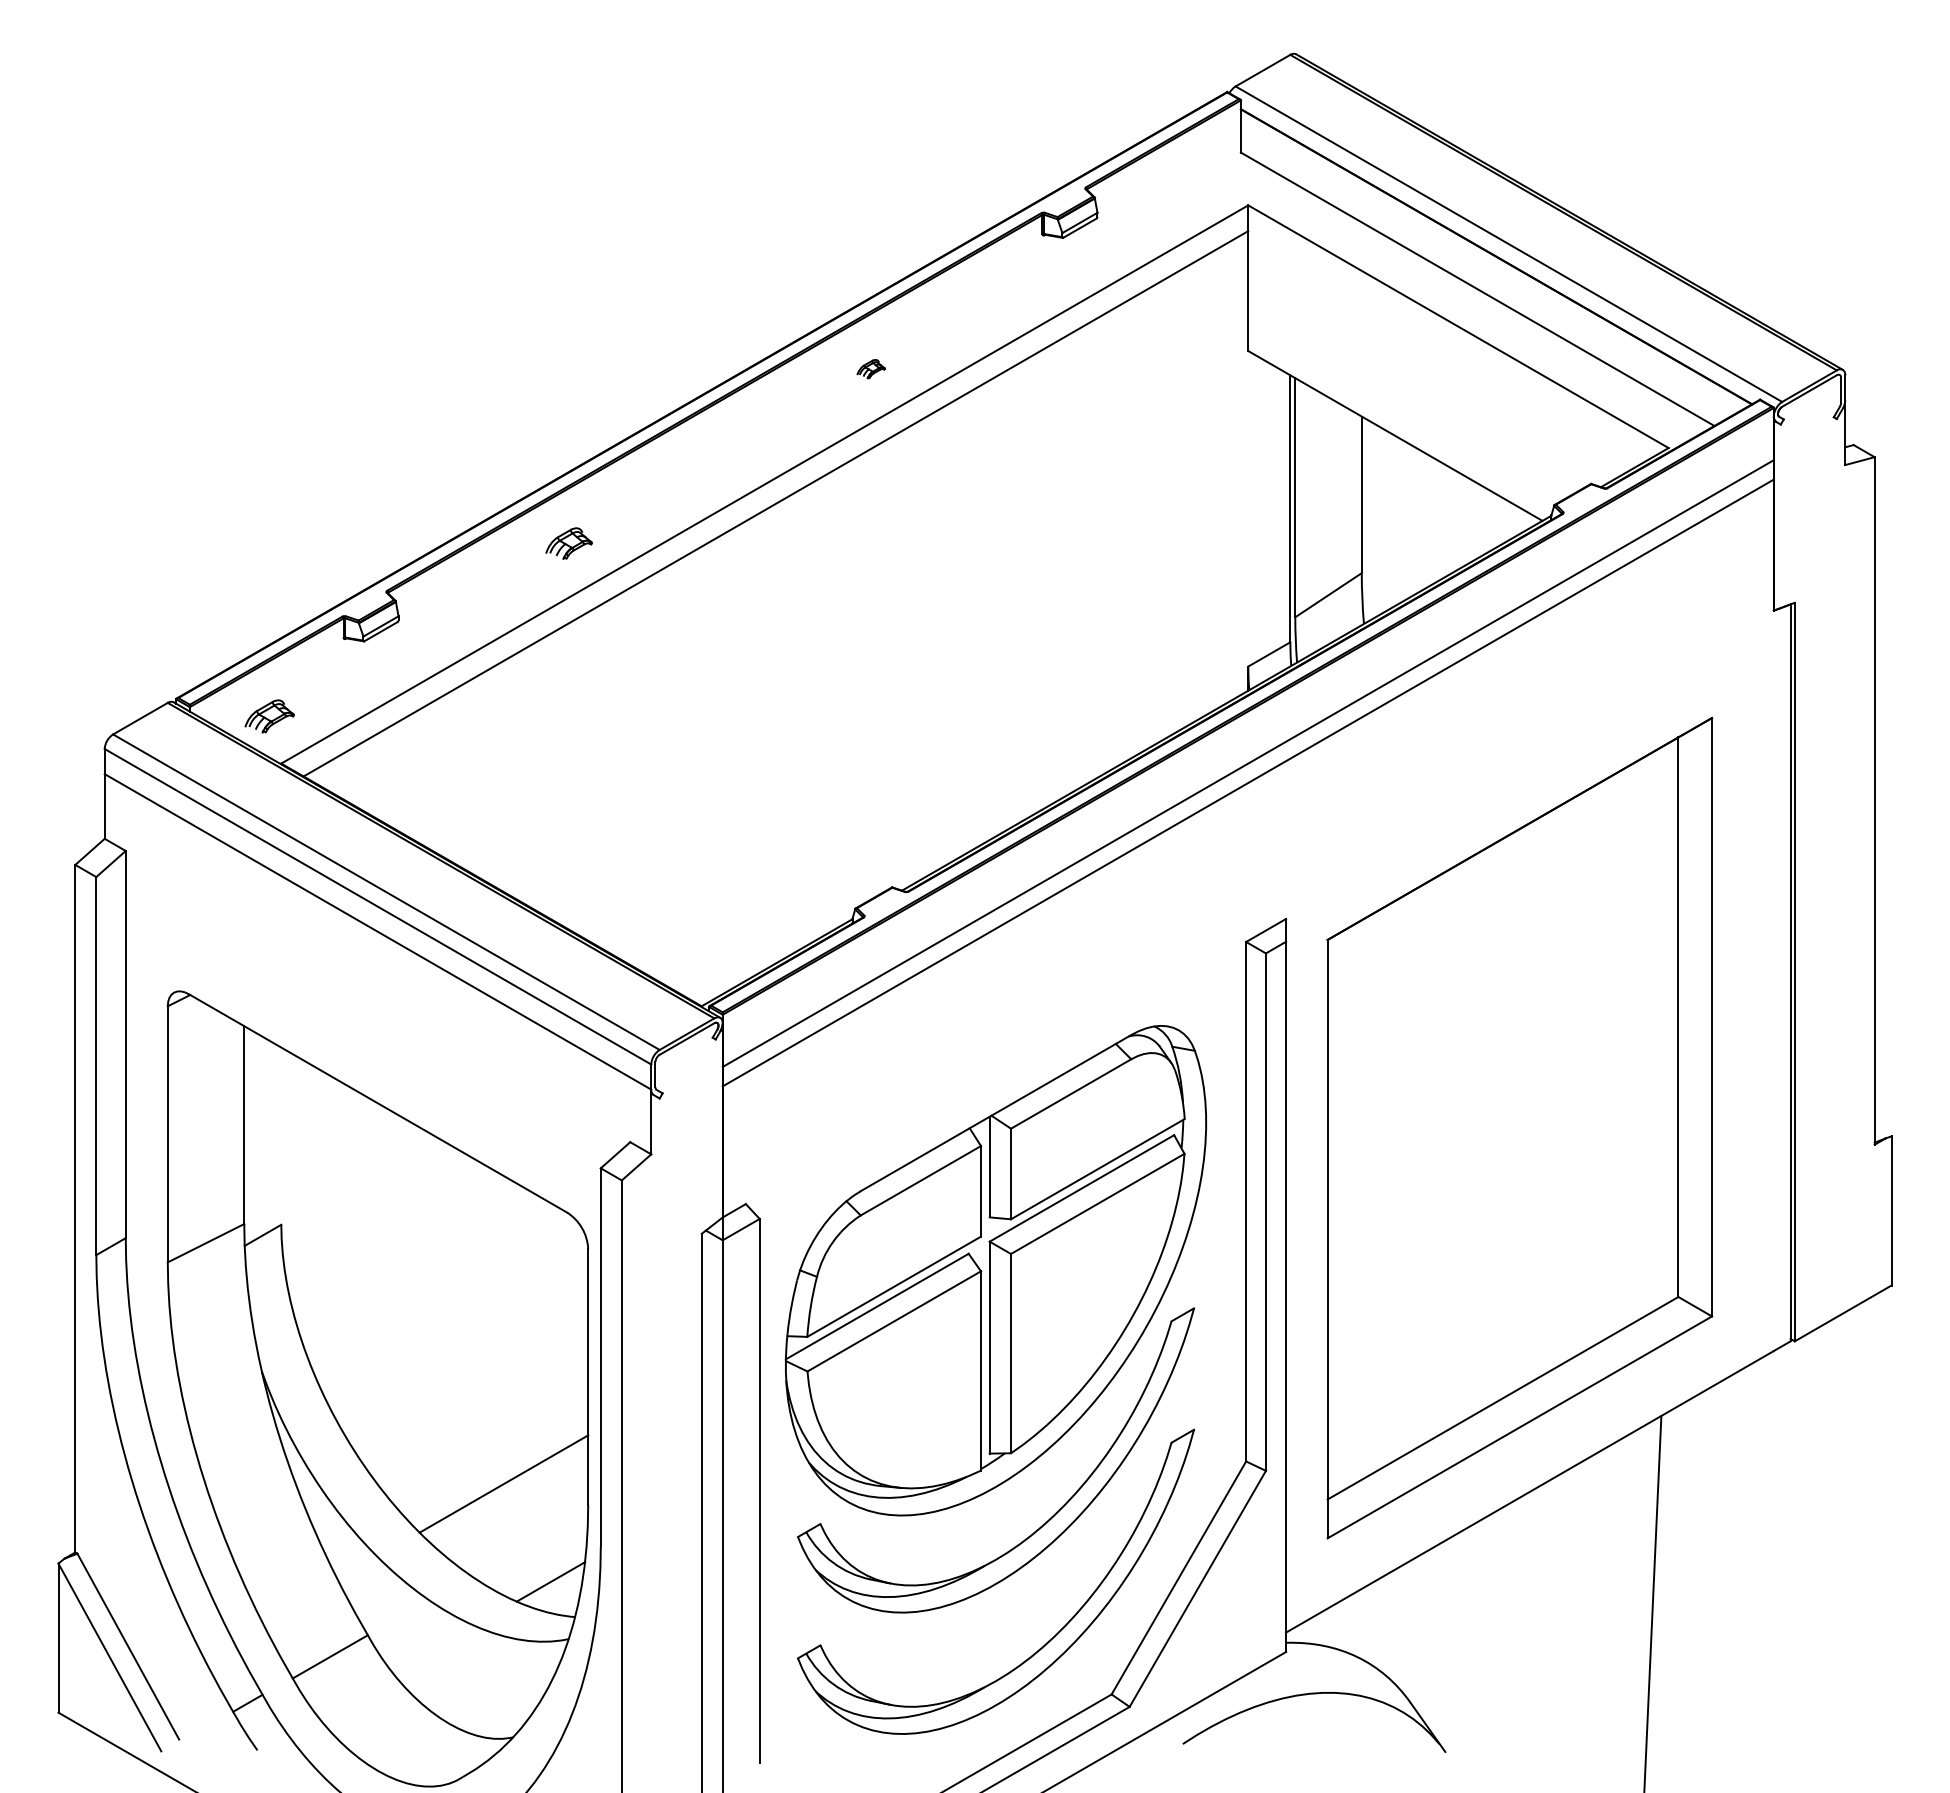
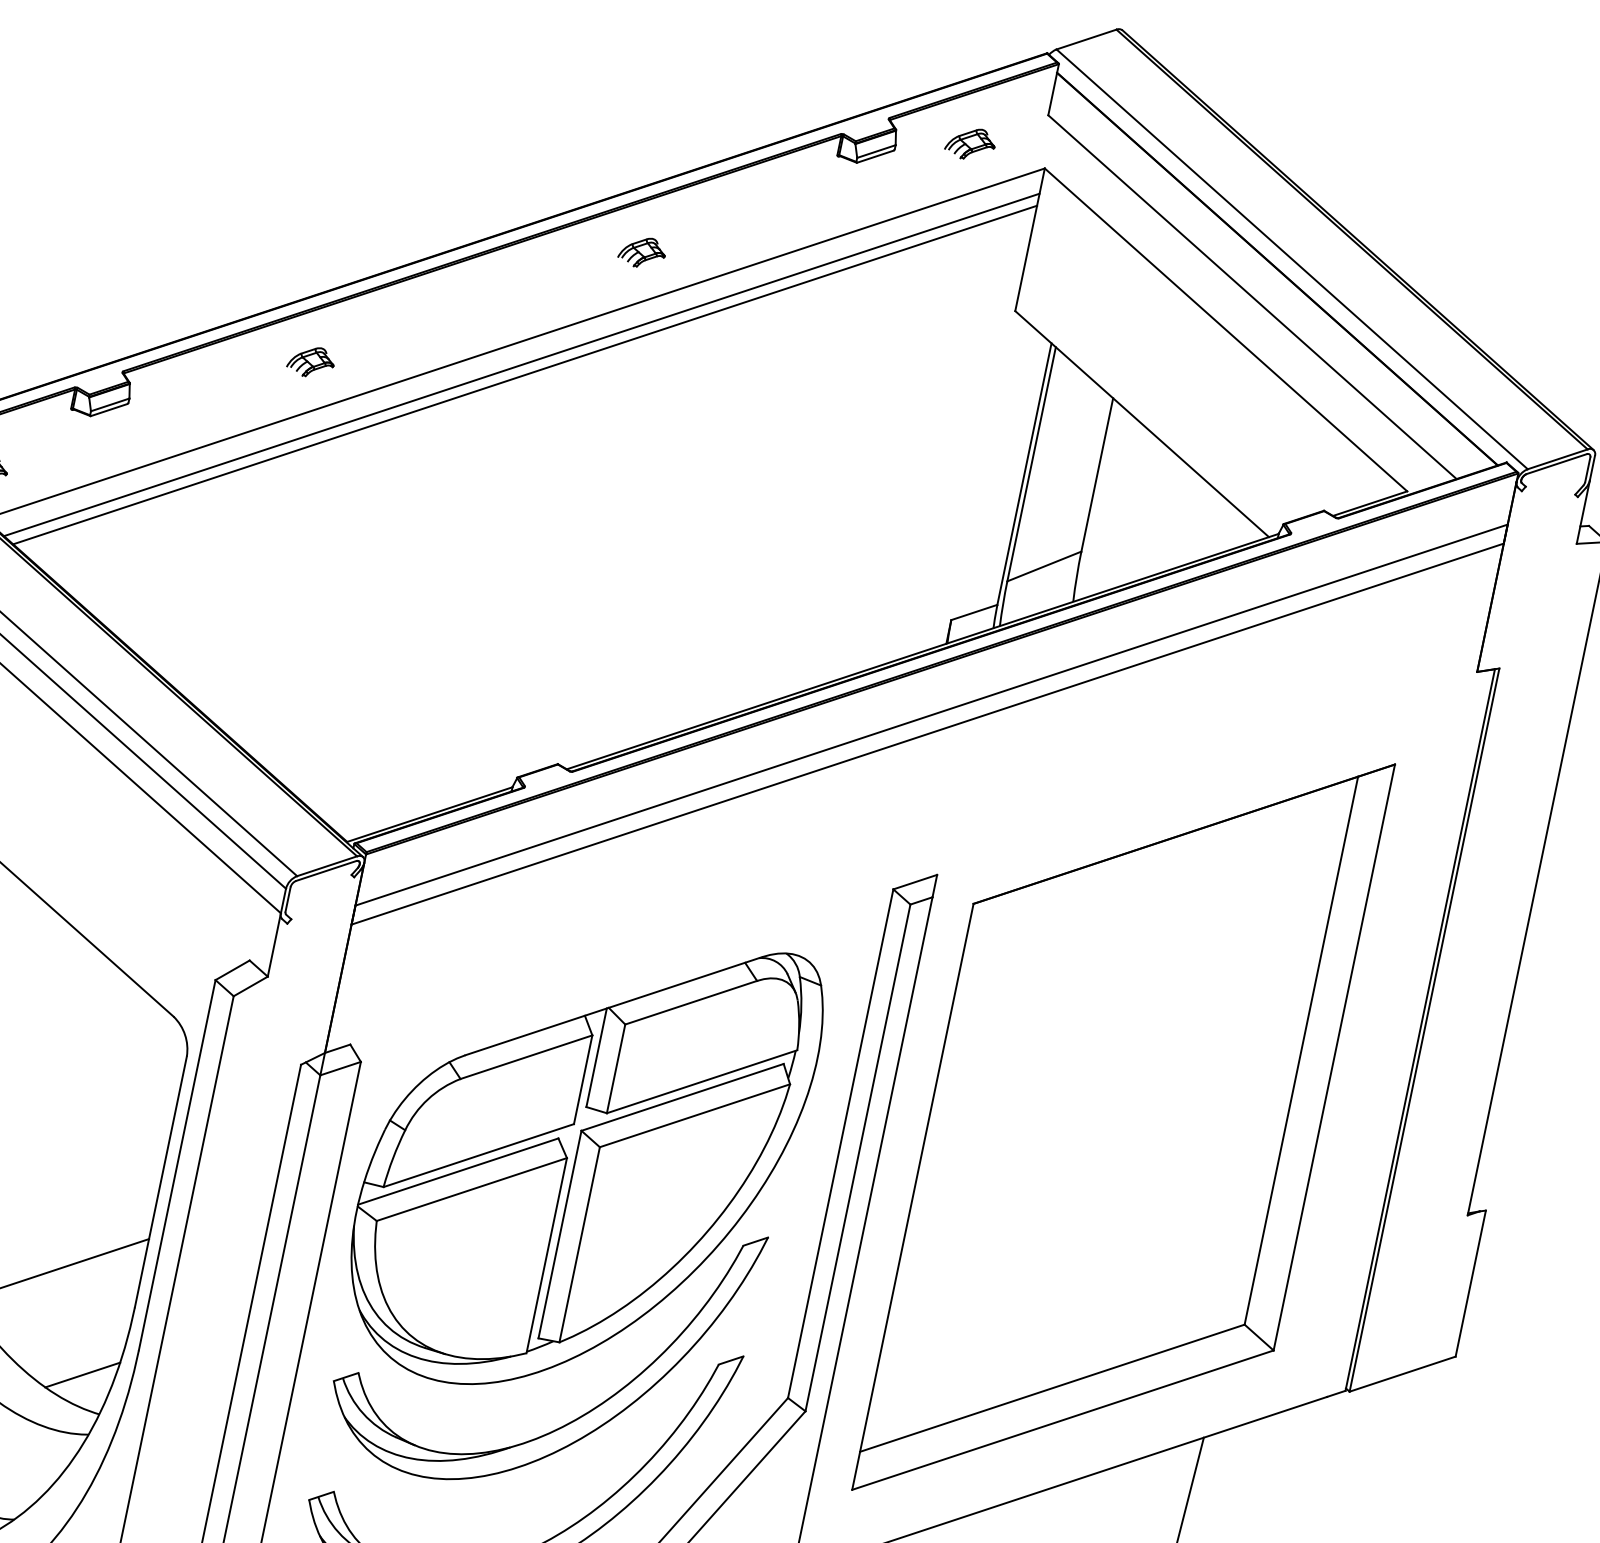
part: (1170, 196) -> (970, 144), added
part: (870, 368) -> (641, 251), size x1.67
line: (781, 512) -> (525, 374), added

